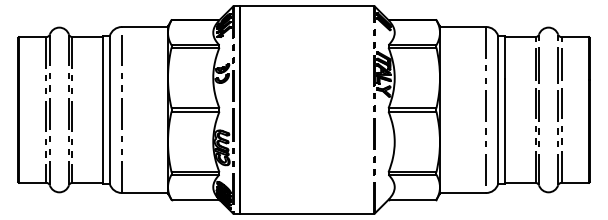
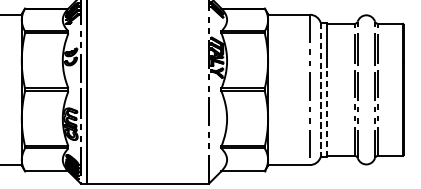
line: (498, 110) -> (321, 90), solid -> dashed
line: (504, 131) -> (326, 109), solid -> dashed

